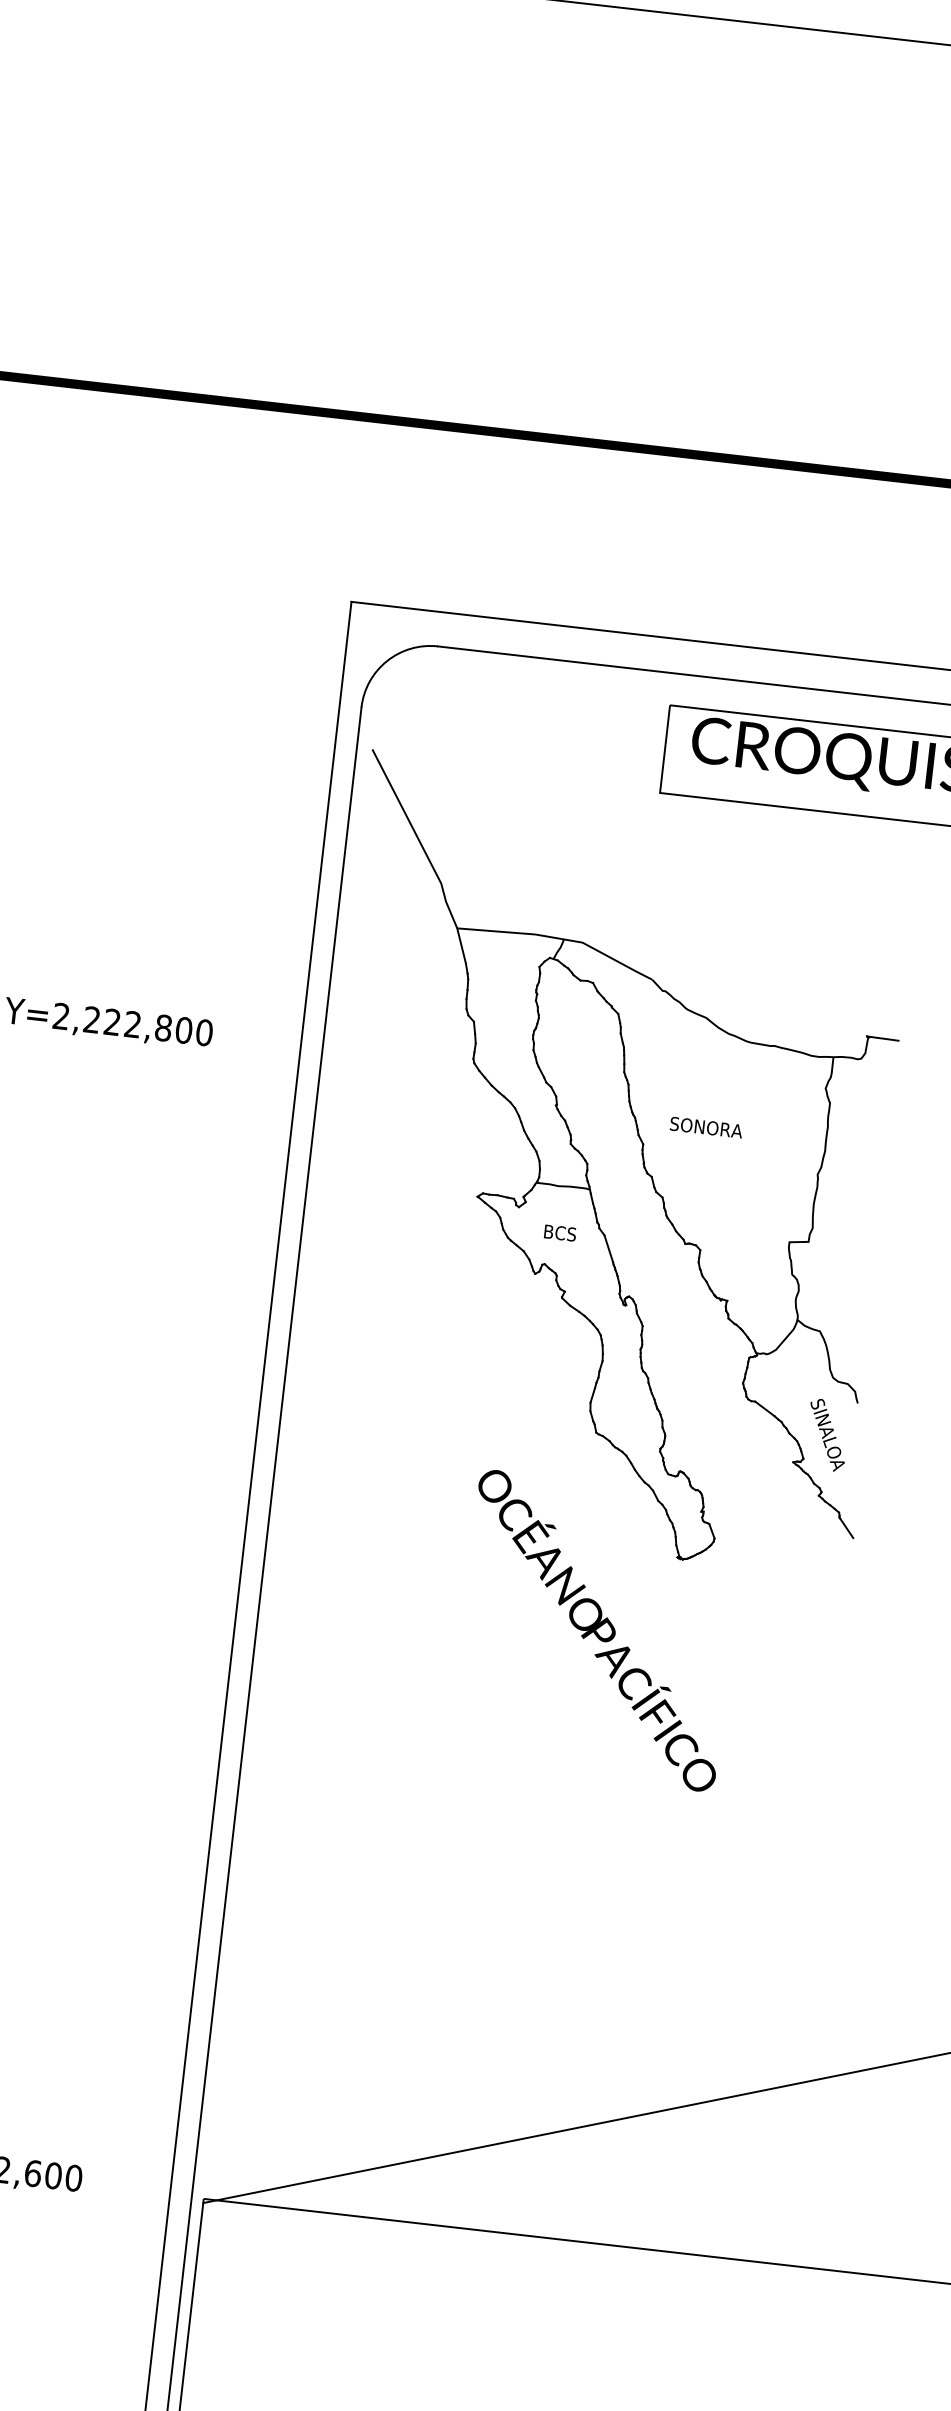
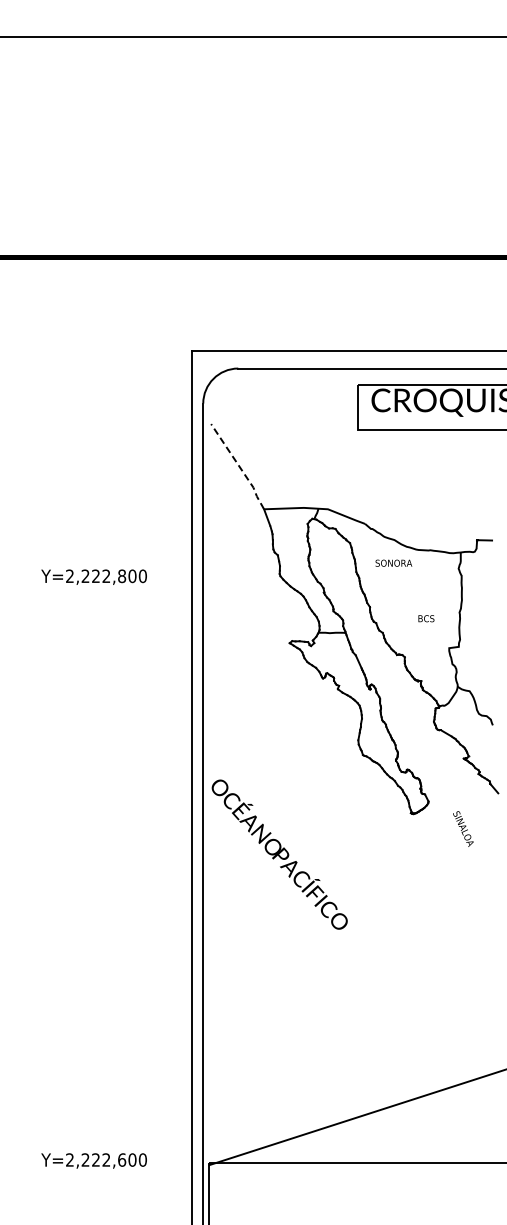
line: (418, 840) -> (239, 467), solid -> dashed
text: (705, 1126) -> (393, 562), moved
text: (560, 1232) -> (426, 618), moved
text: (827, 1434) -> (463, 828), moved
text: (596, 1630) -> (279, 854), moved

